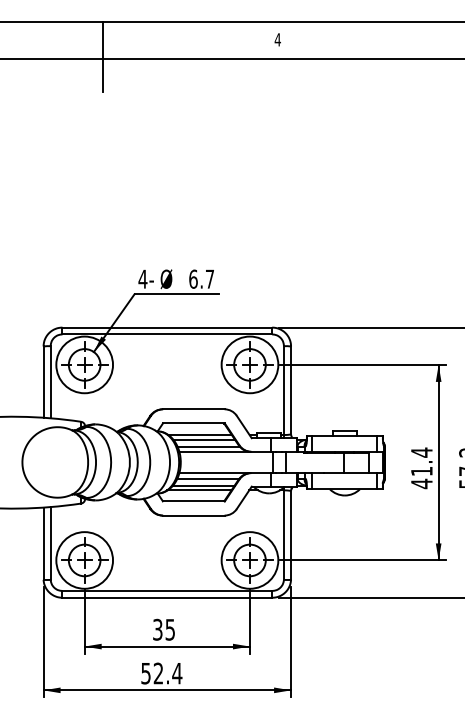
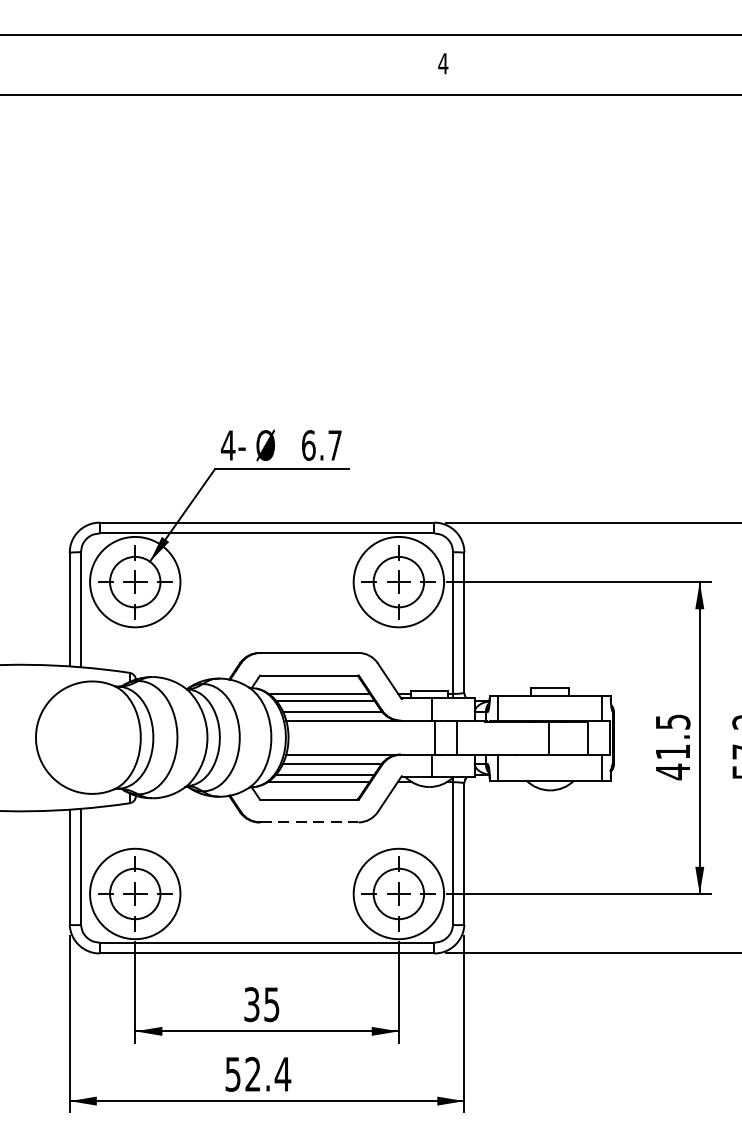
line: (102, 56) -> (163, 90), removed
text: (421, 452) -> (672, 721), 41.4 -> 41.5
line: (193, 515) -> (308, 822), solid -> dashed

